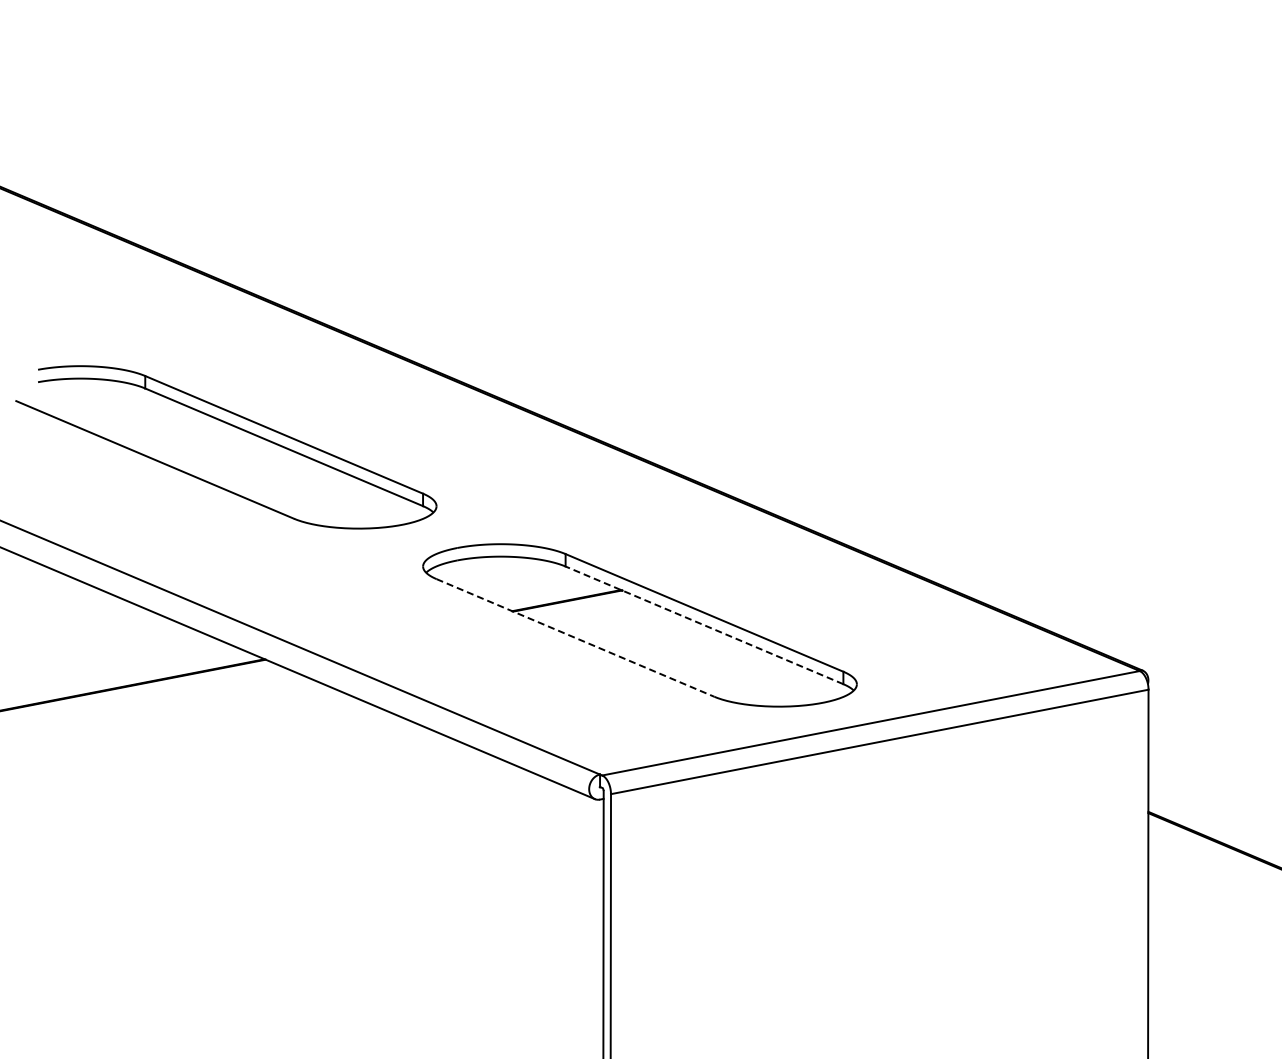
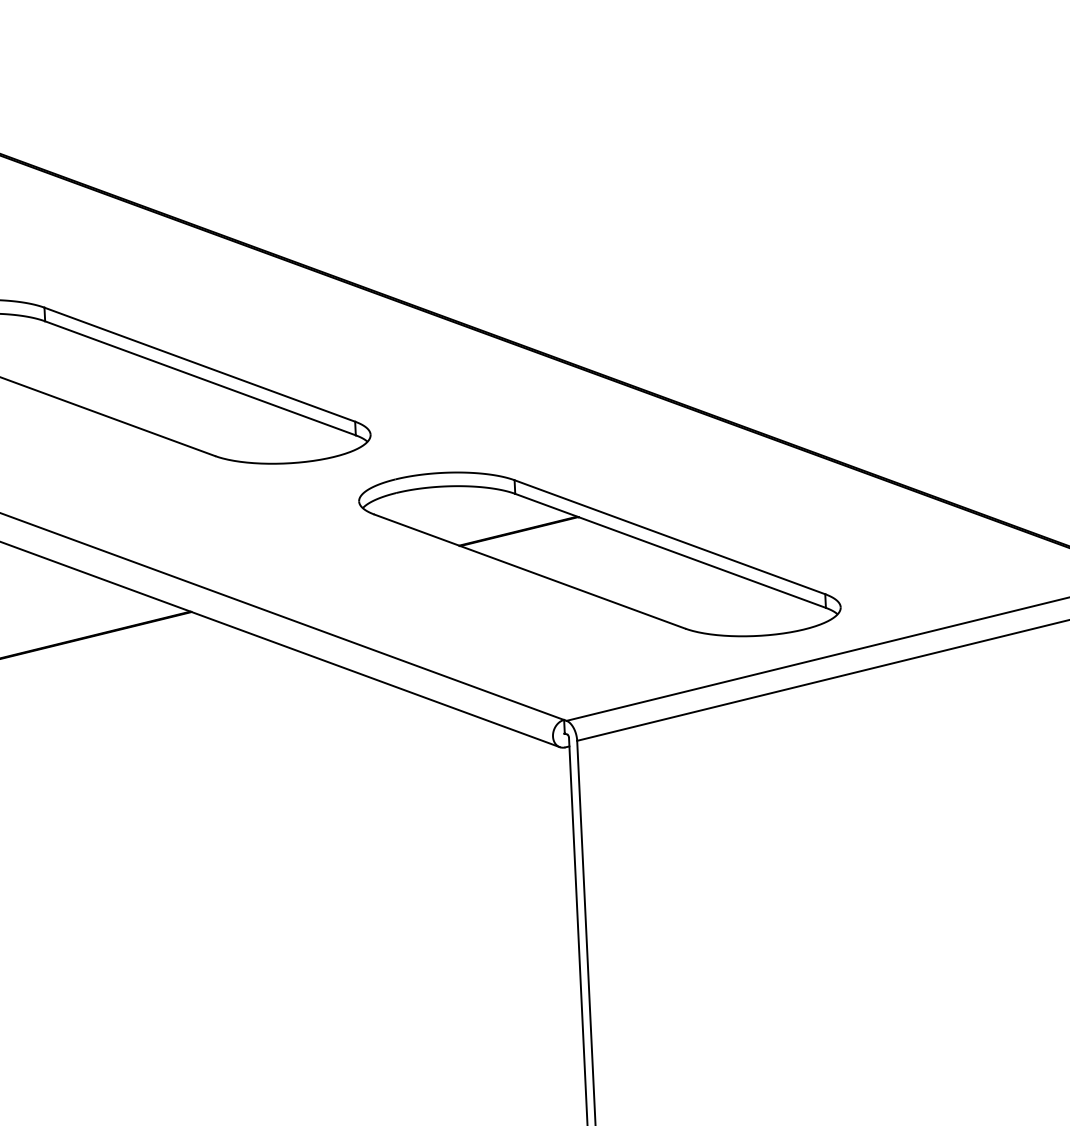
line: (704, 625) -> (670, 551), dashed -> solid
line: (575, 637) -> (529, 571), dashed -> solid

